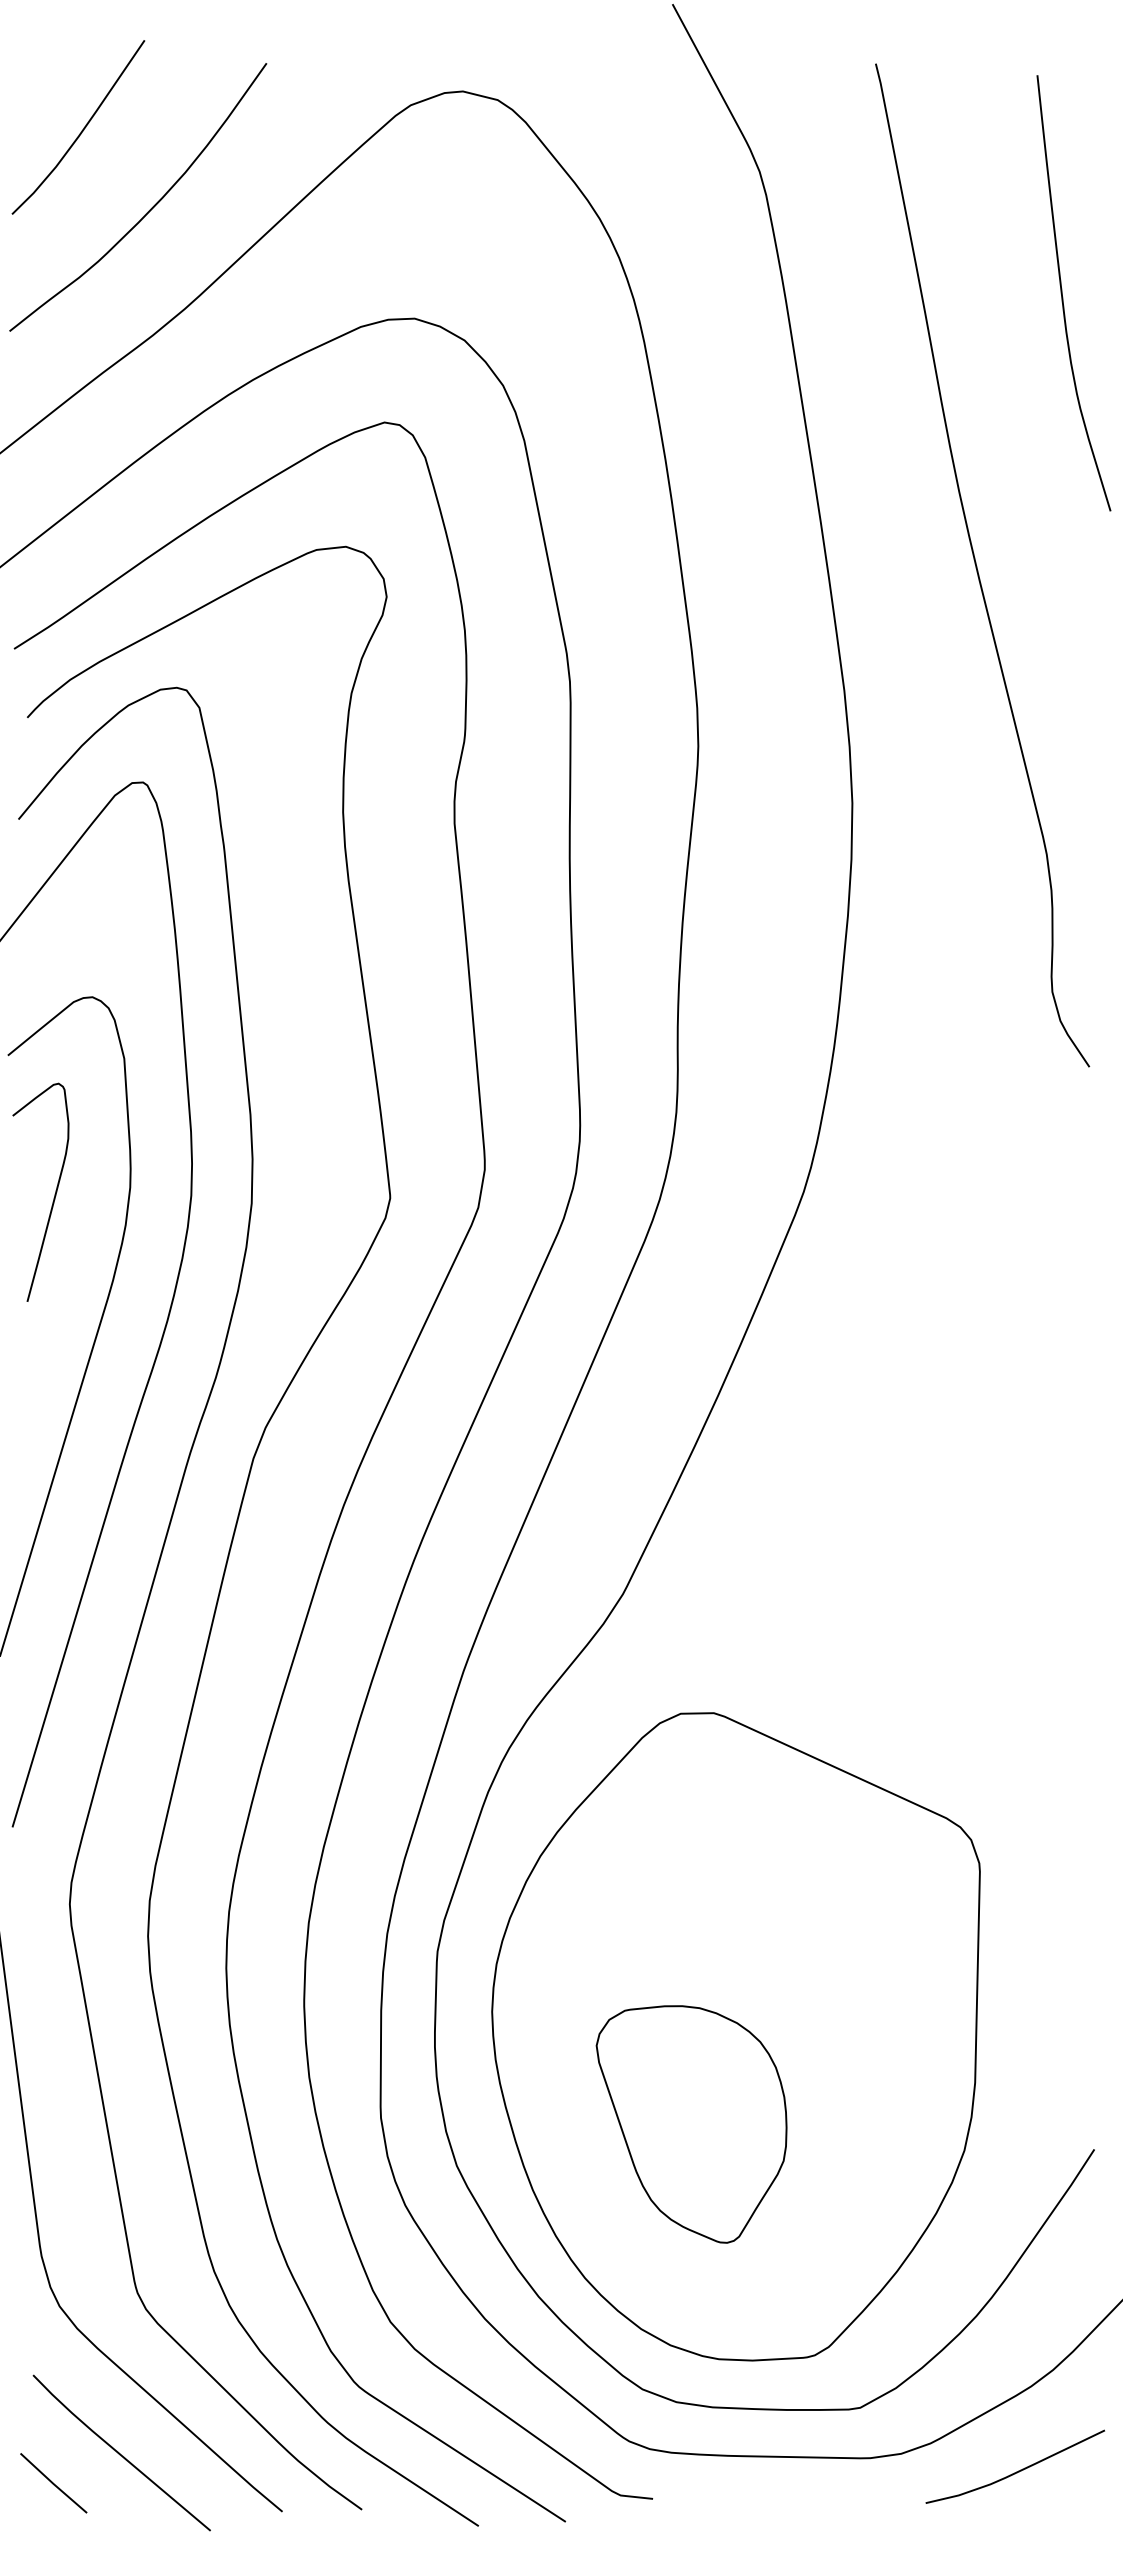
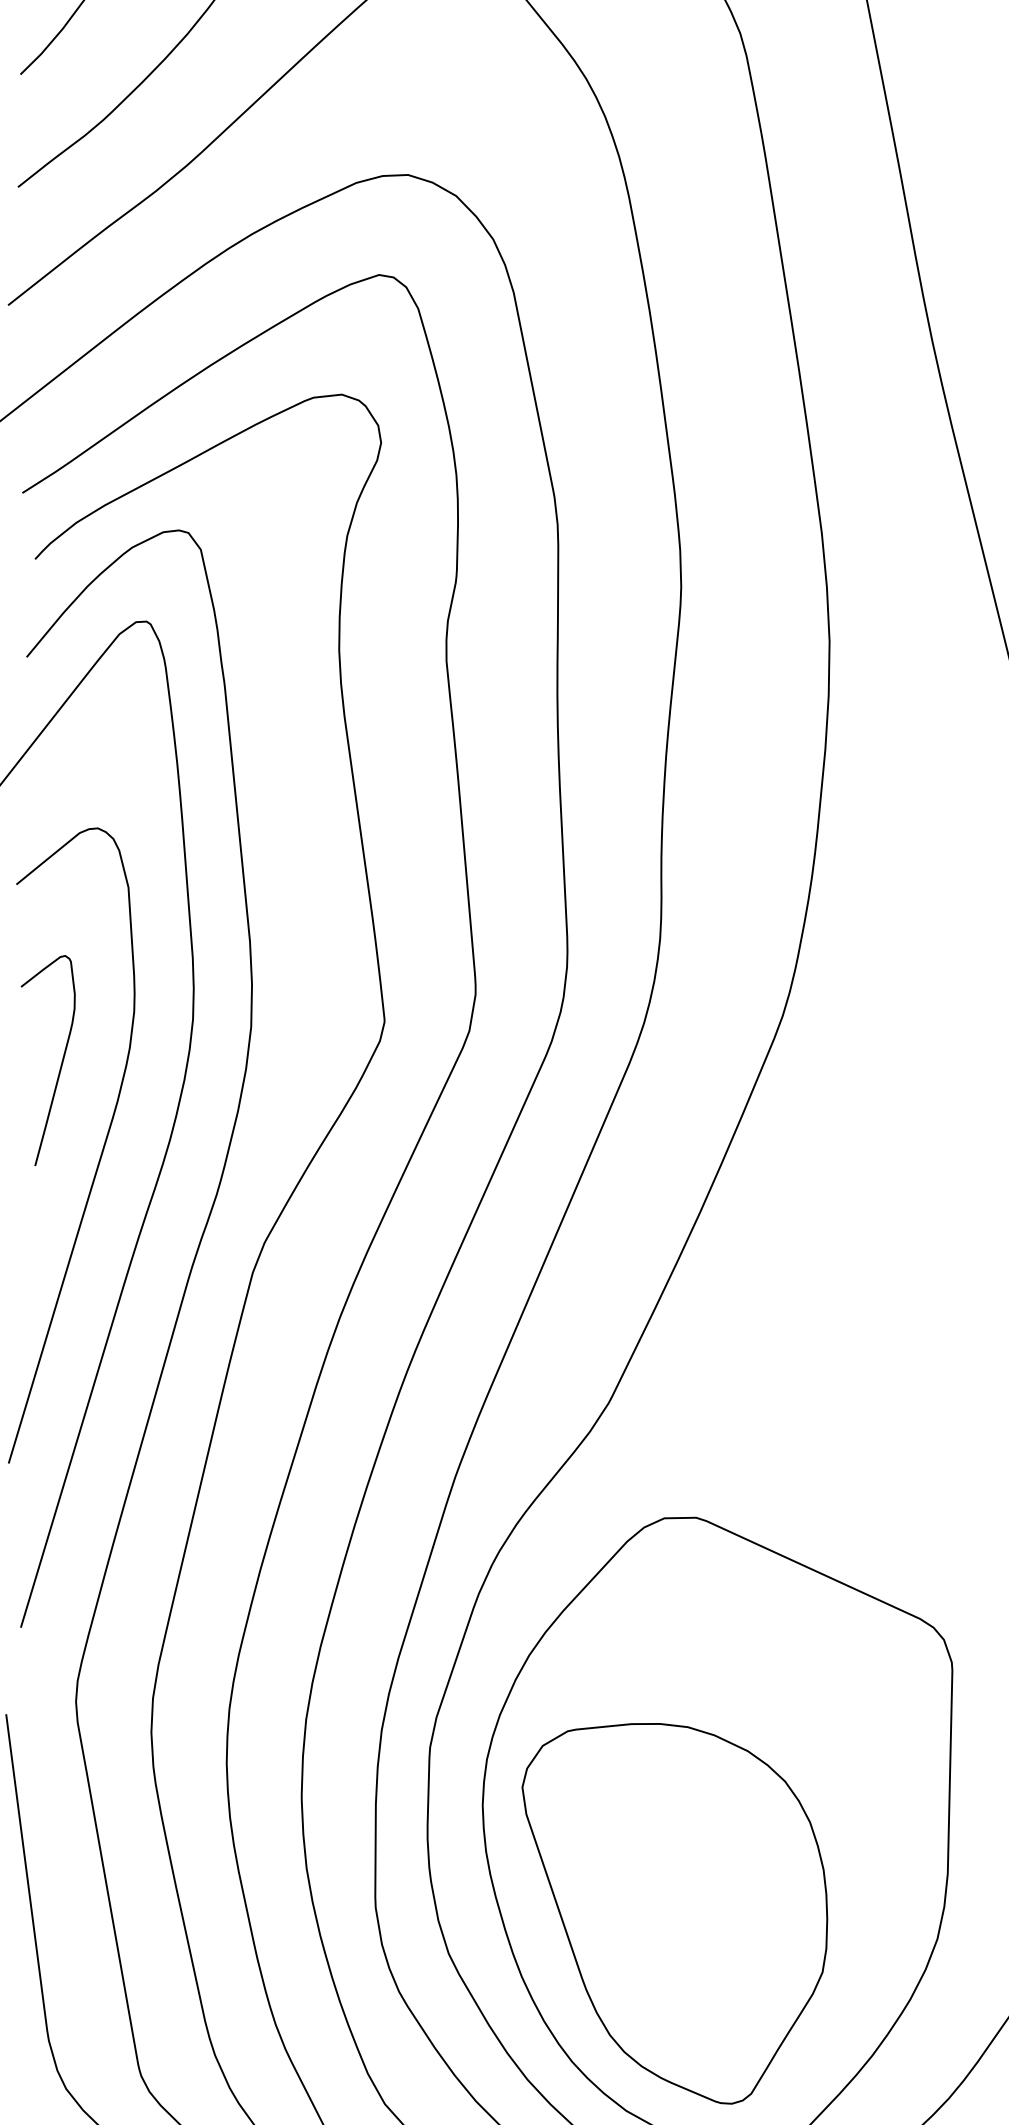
curve: (54, 1194) -> (61, 1062), moved
part: (691, 2124) -> (674, 1913), size x1.67

